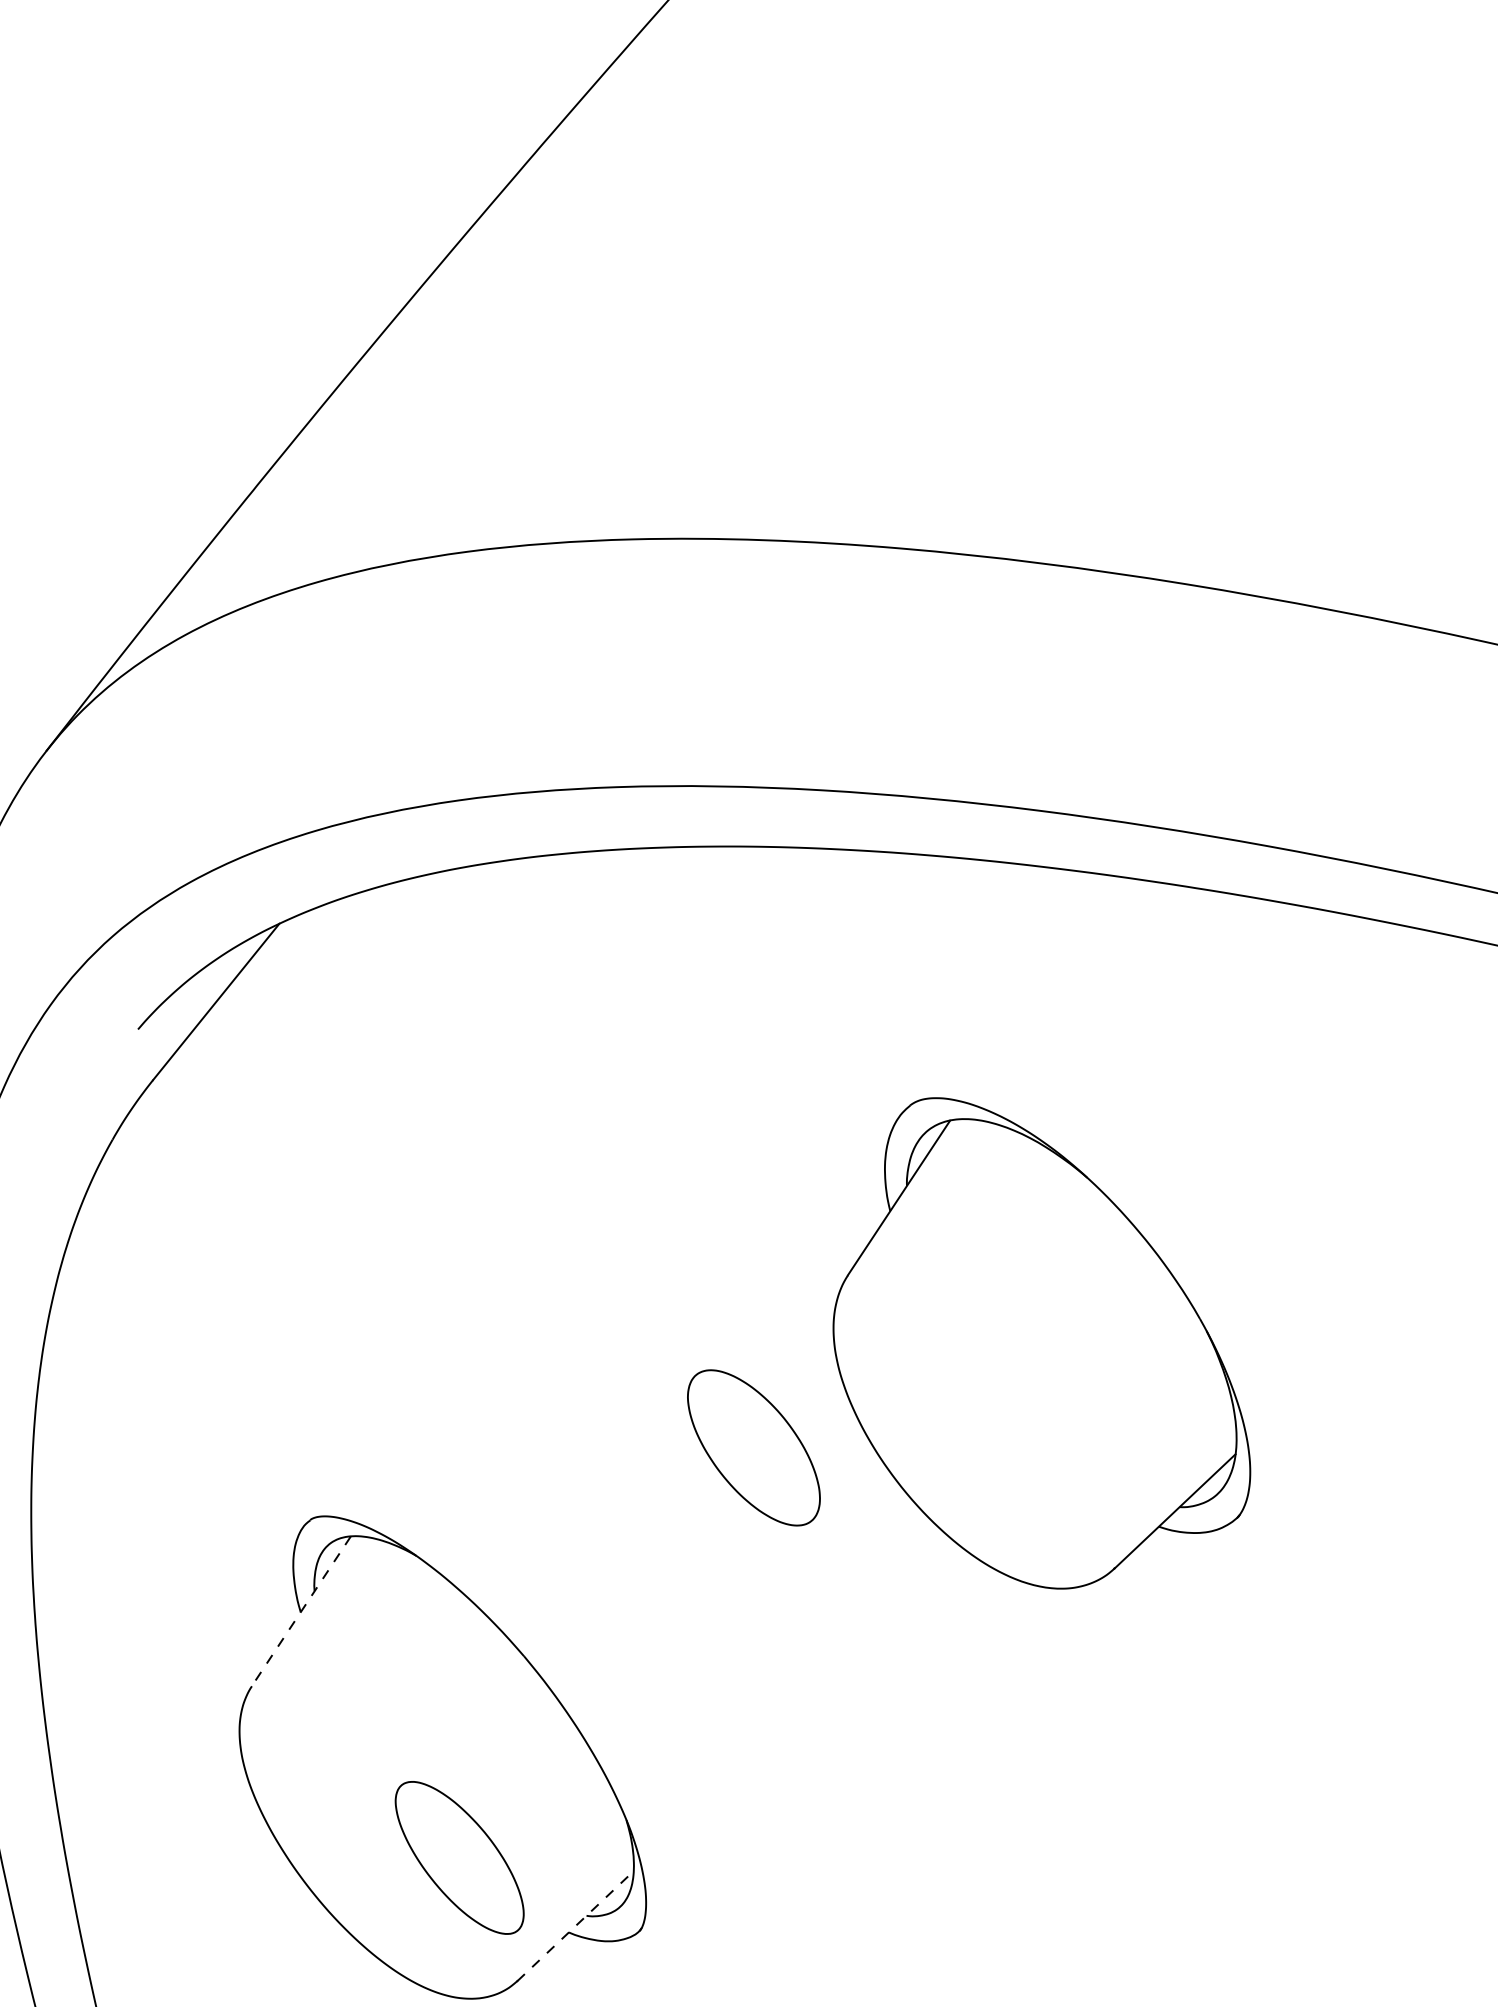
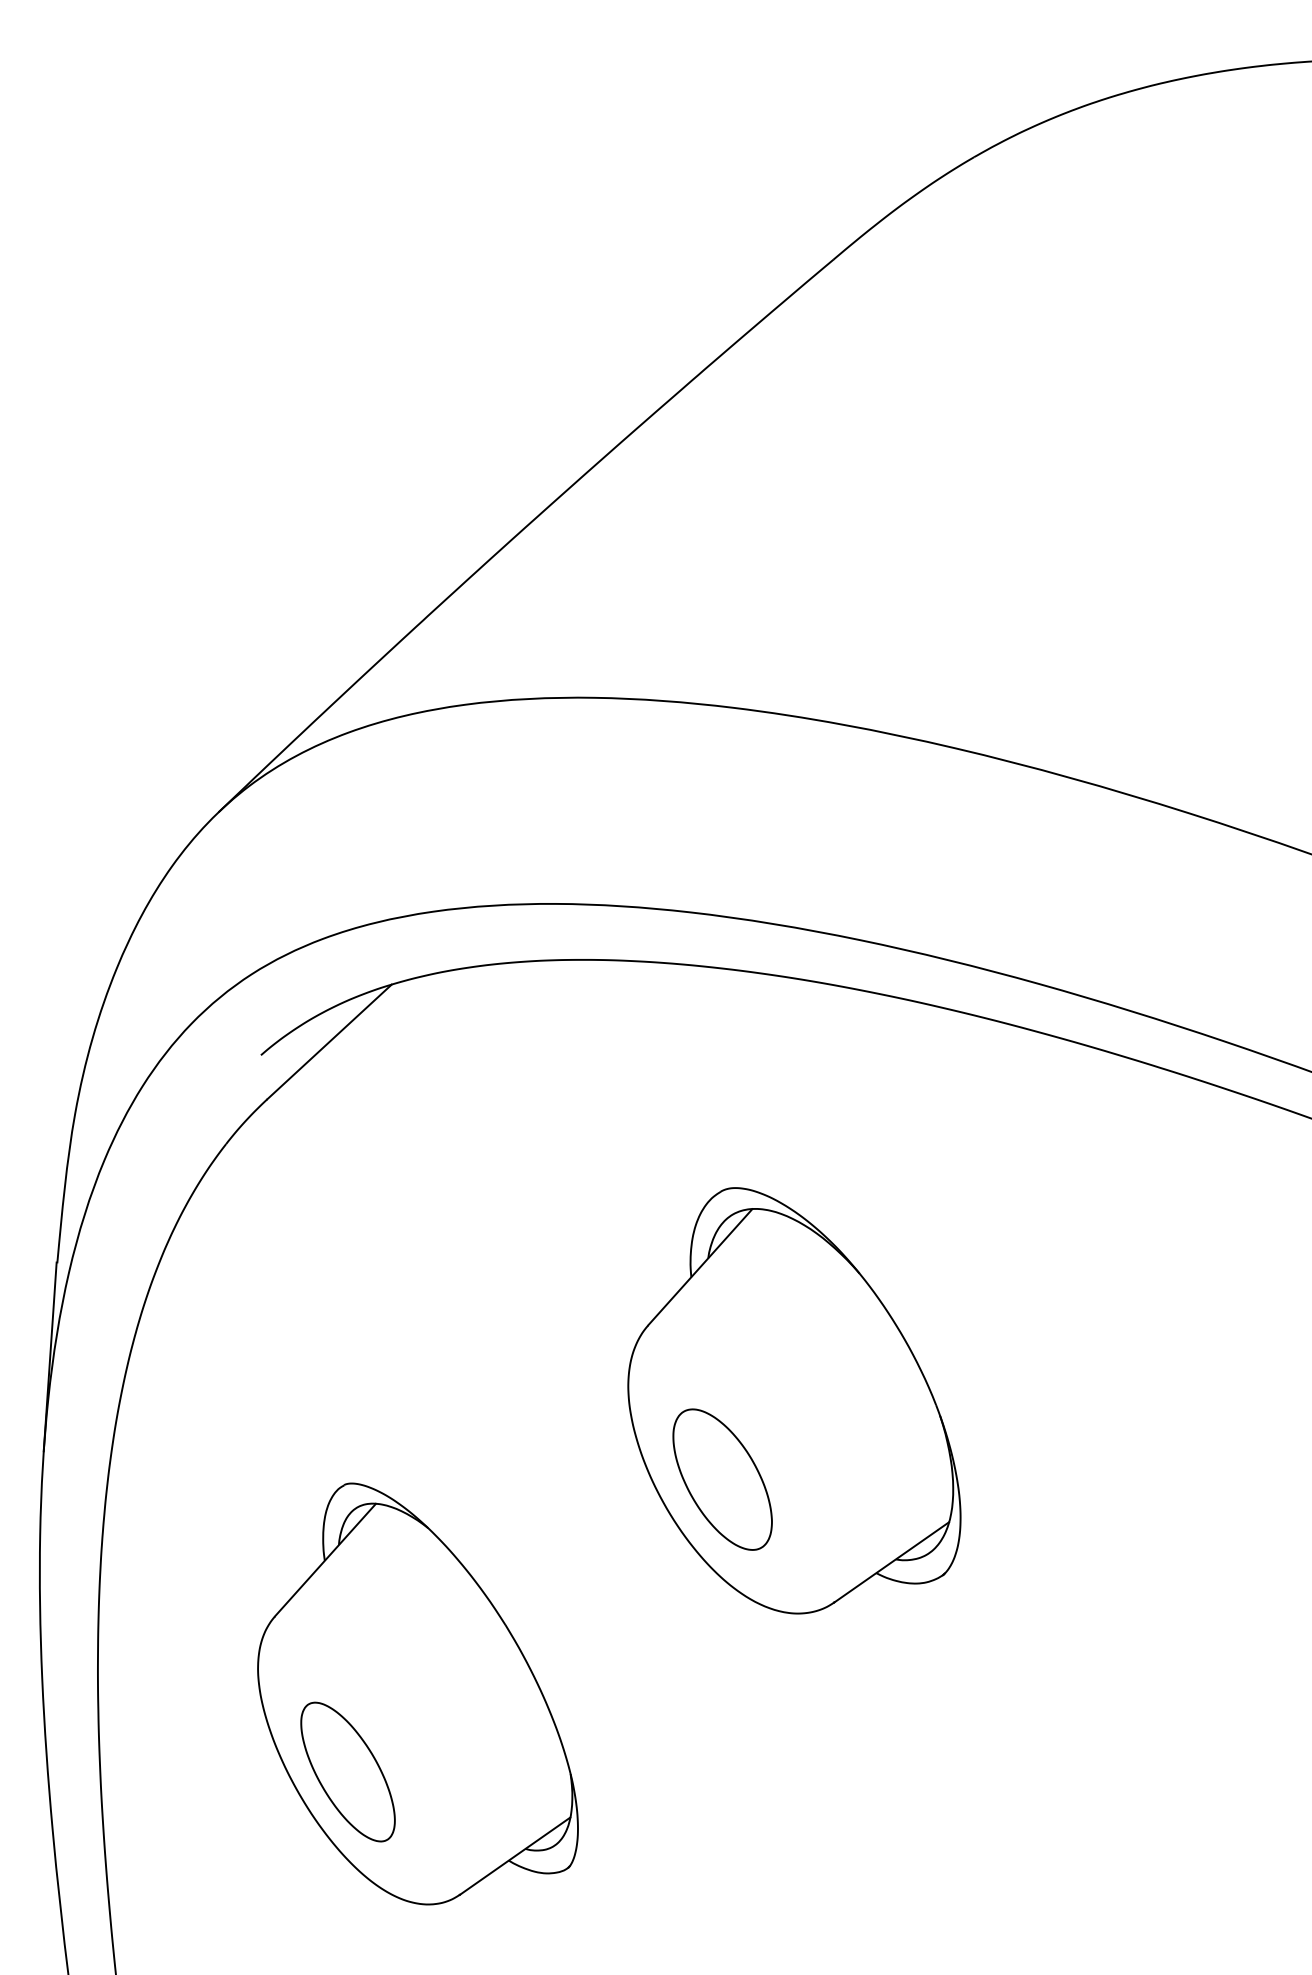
part: (1032, 1338) -> (794, 1400), moved
line: (301, 1611) -> (325, 1560), dashed -> solid
part: (458, 1857) -> (347, 1771), moved
line: (575, 1925) -> (515, 1855), dashed -> solid

